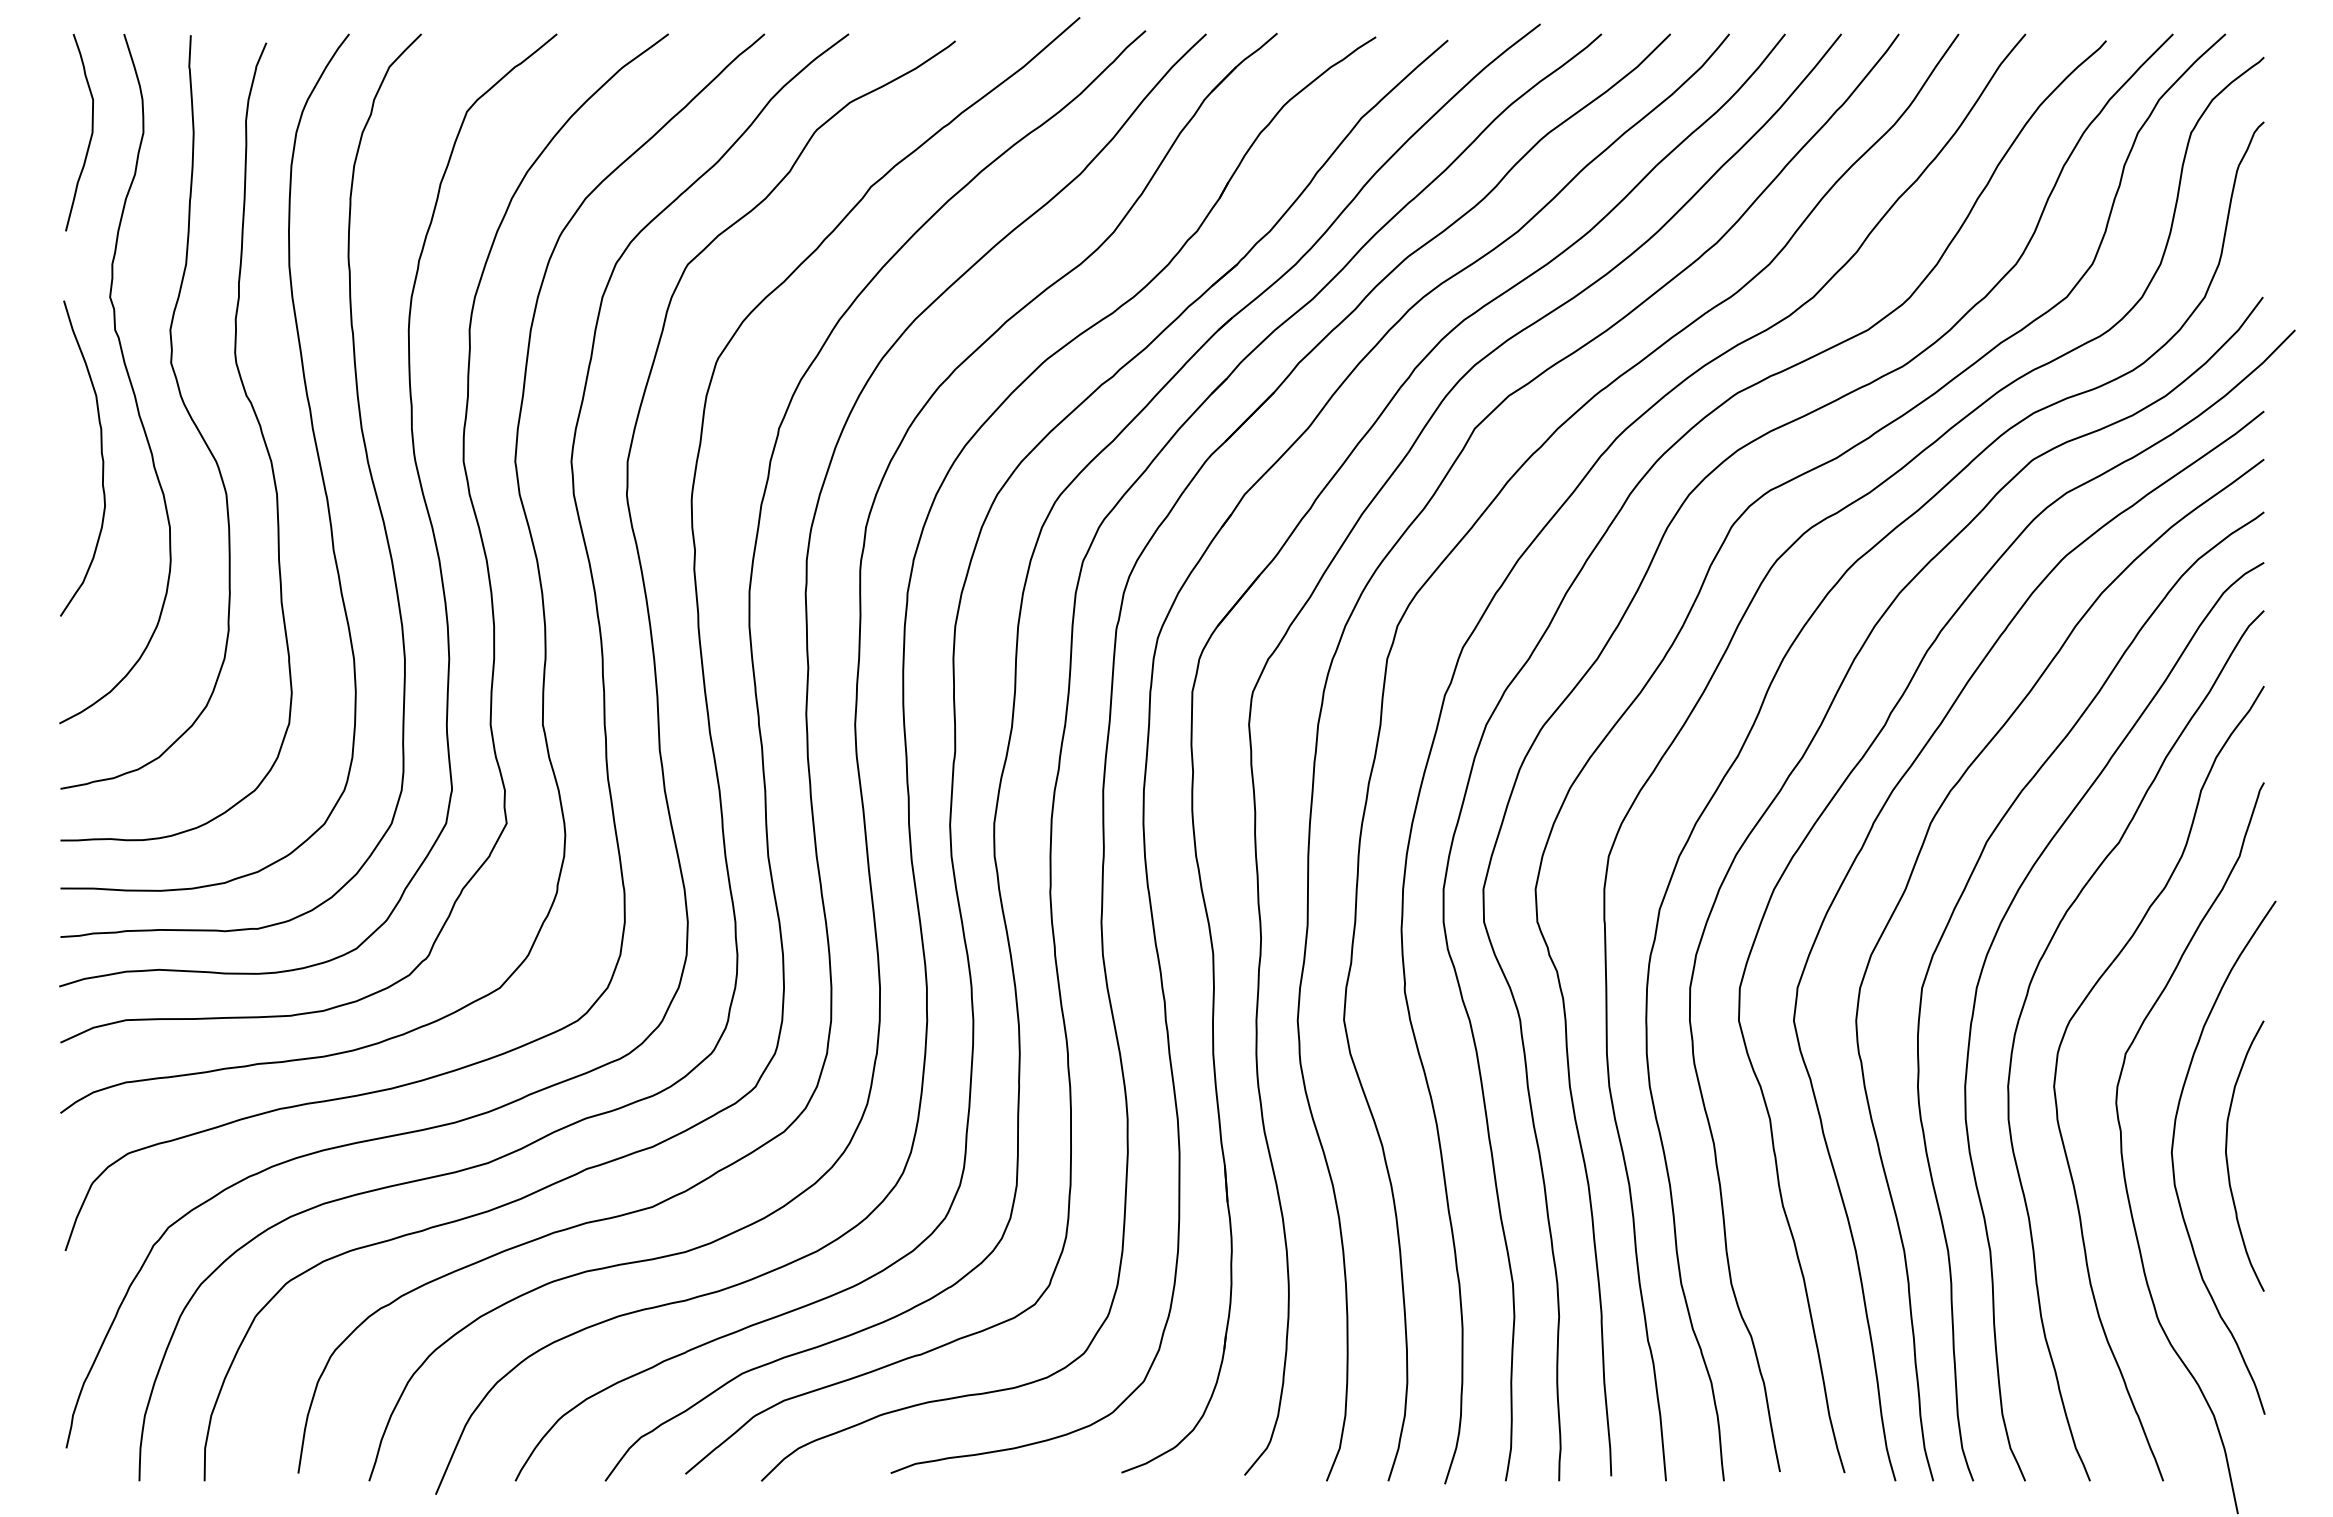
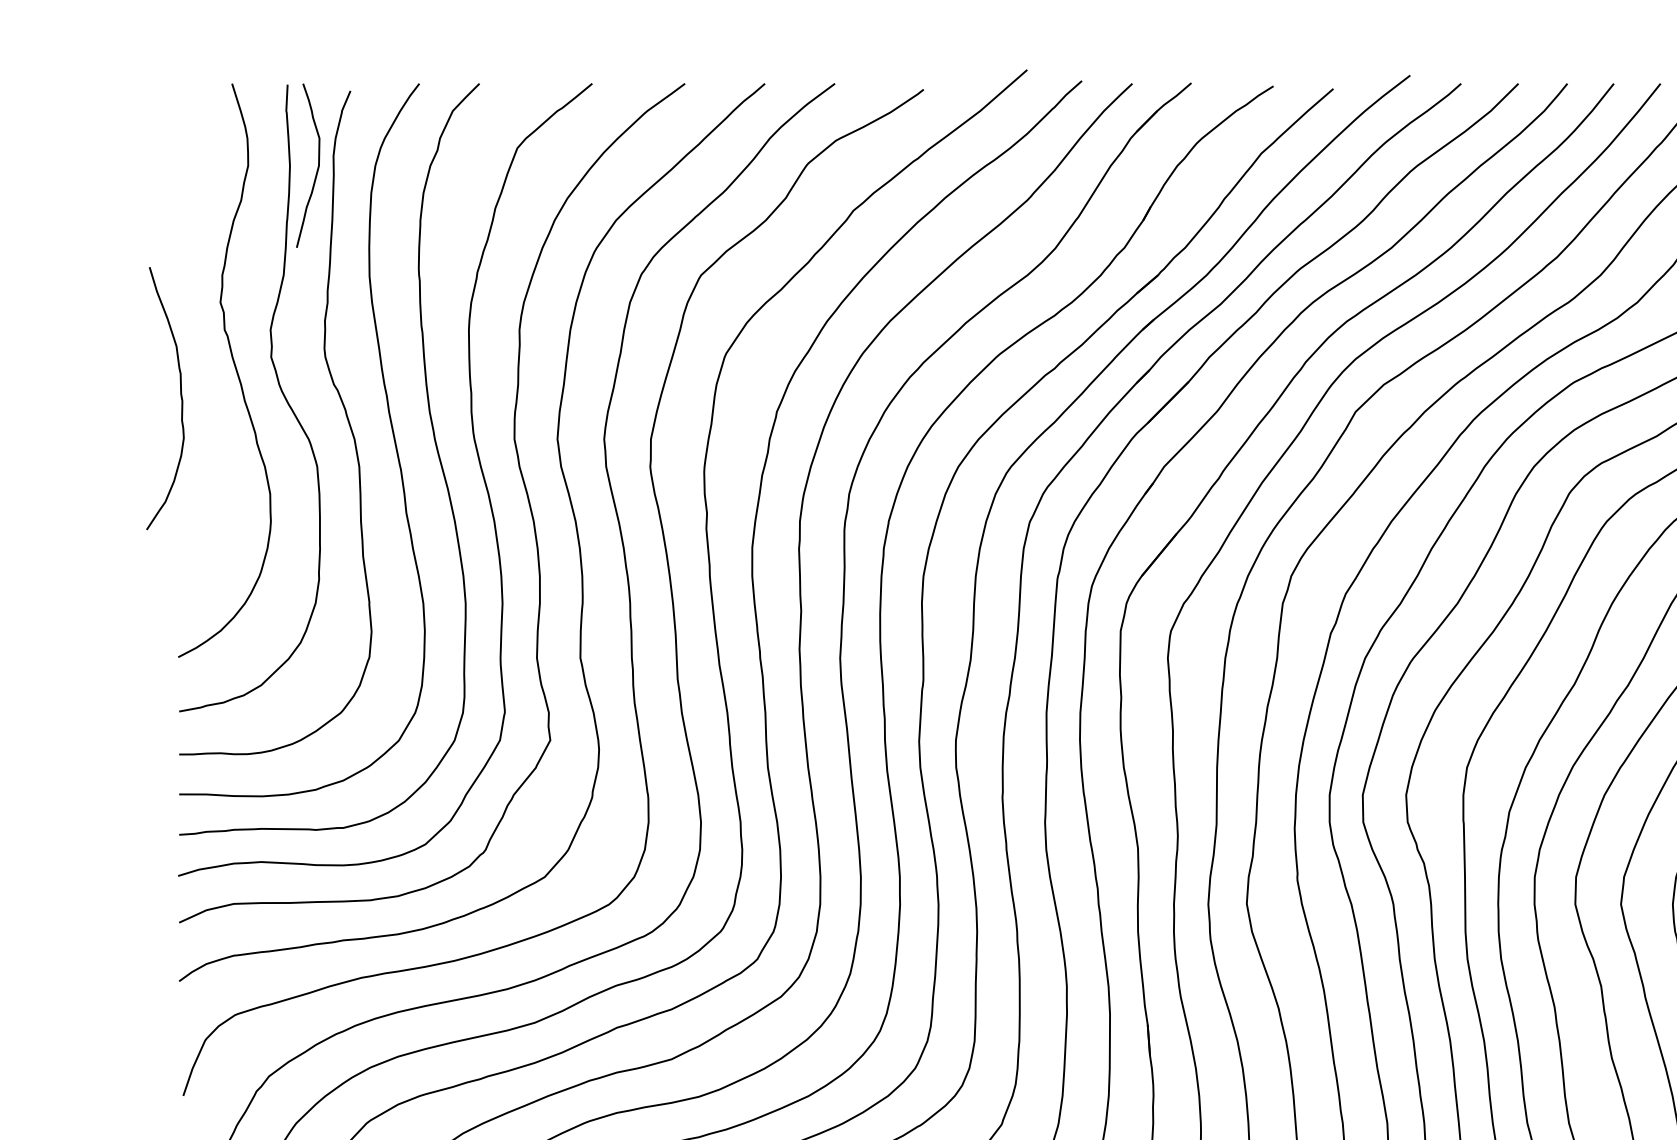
curve: (90, 135) -> (317, 168), moved
curve: (101, 458) -> (180, 398), moved

